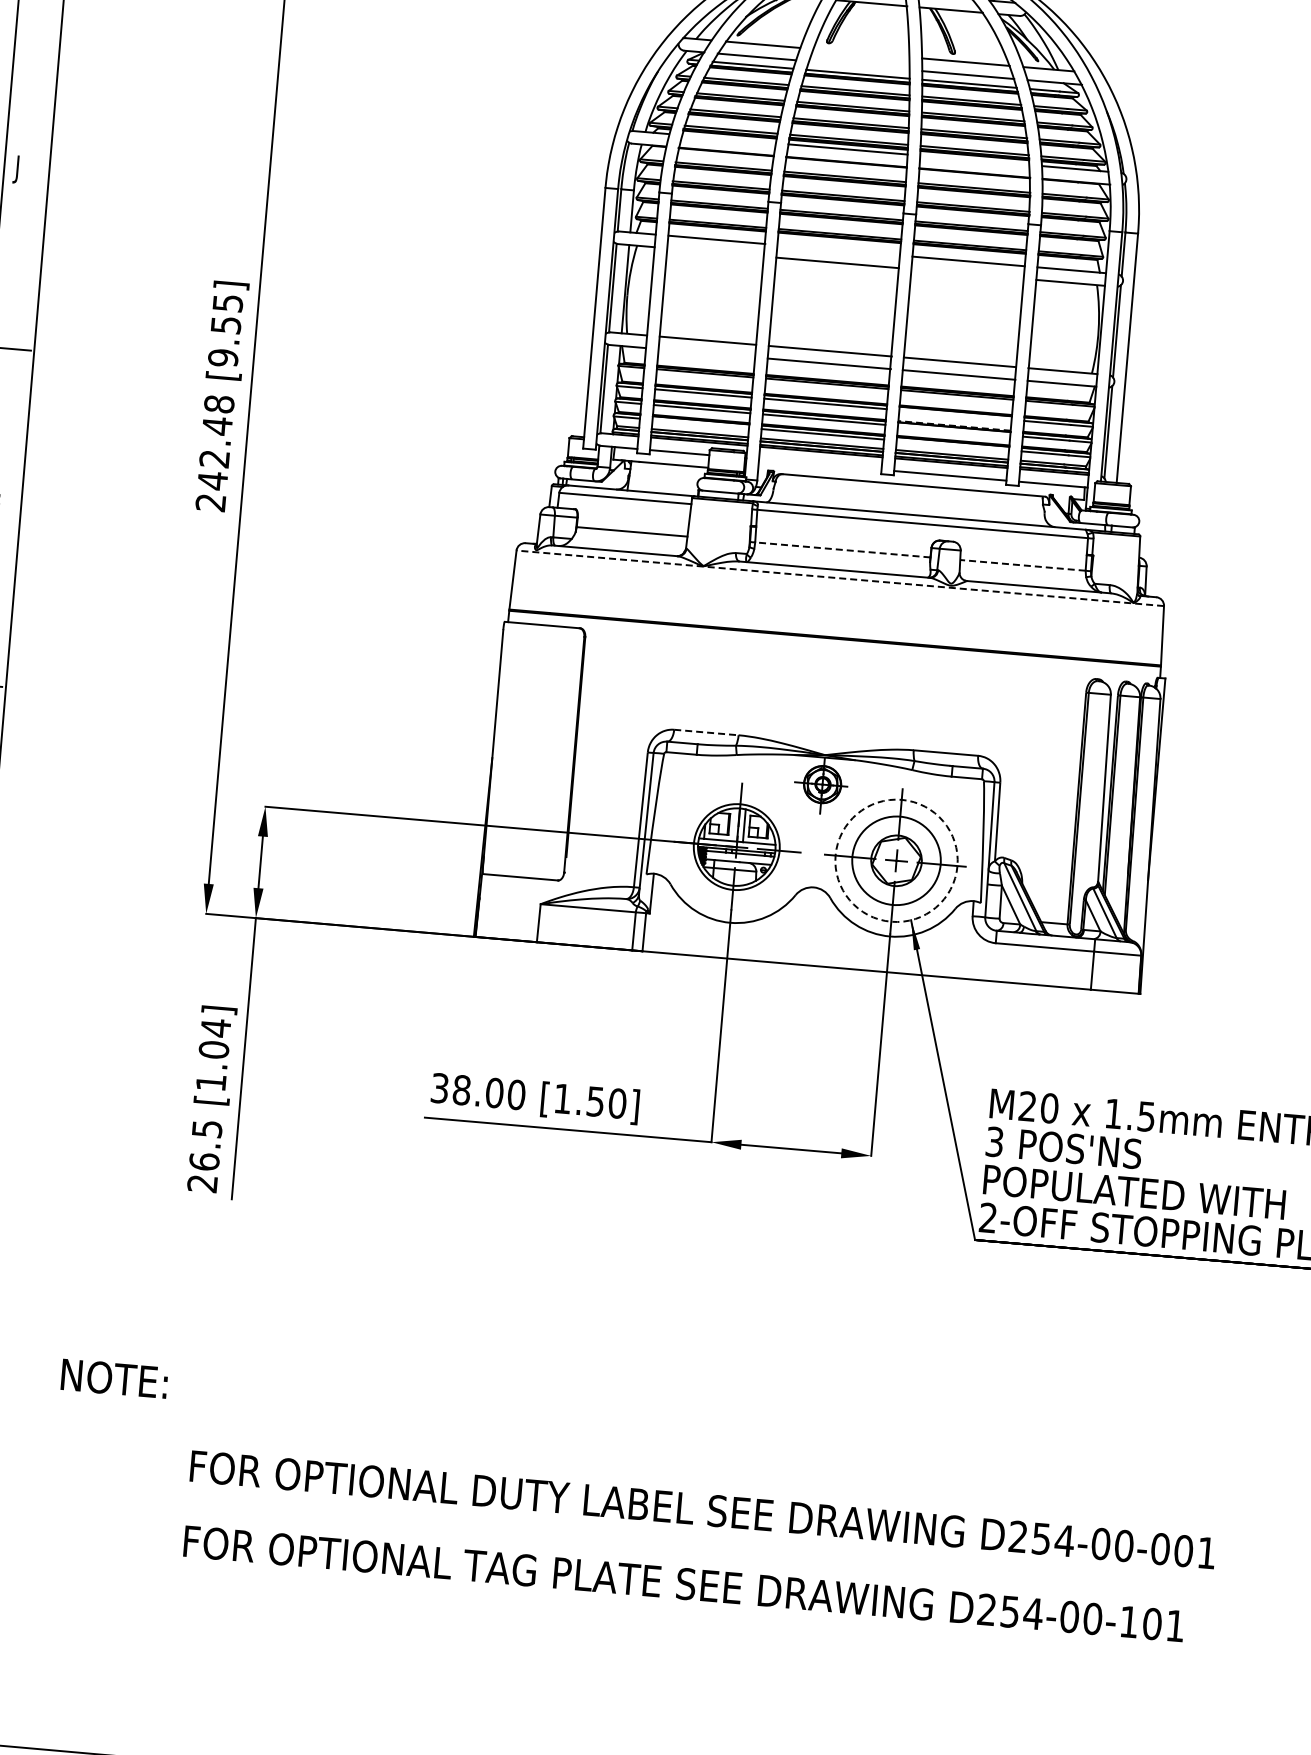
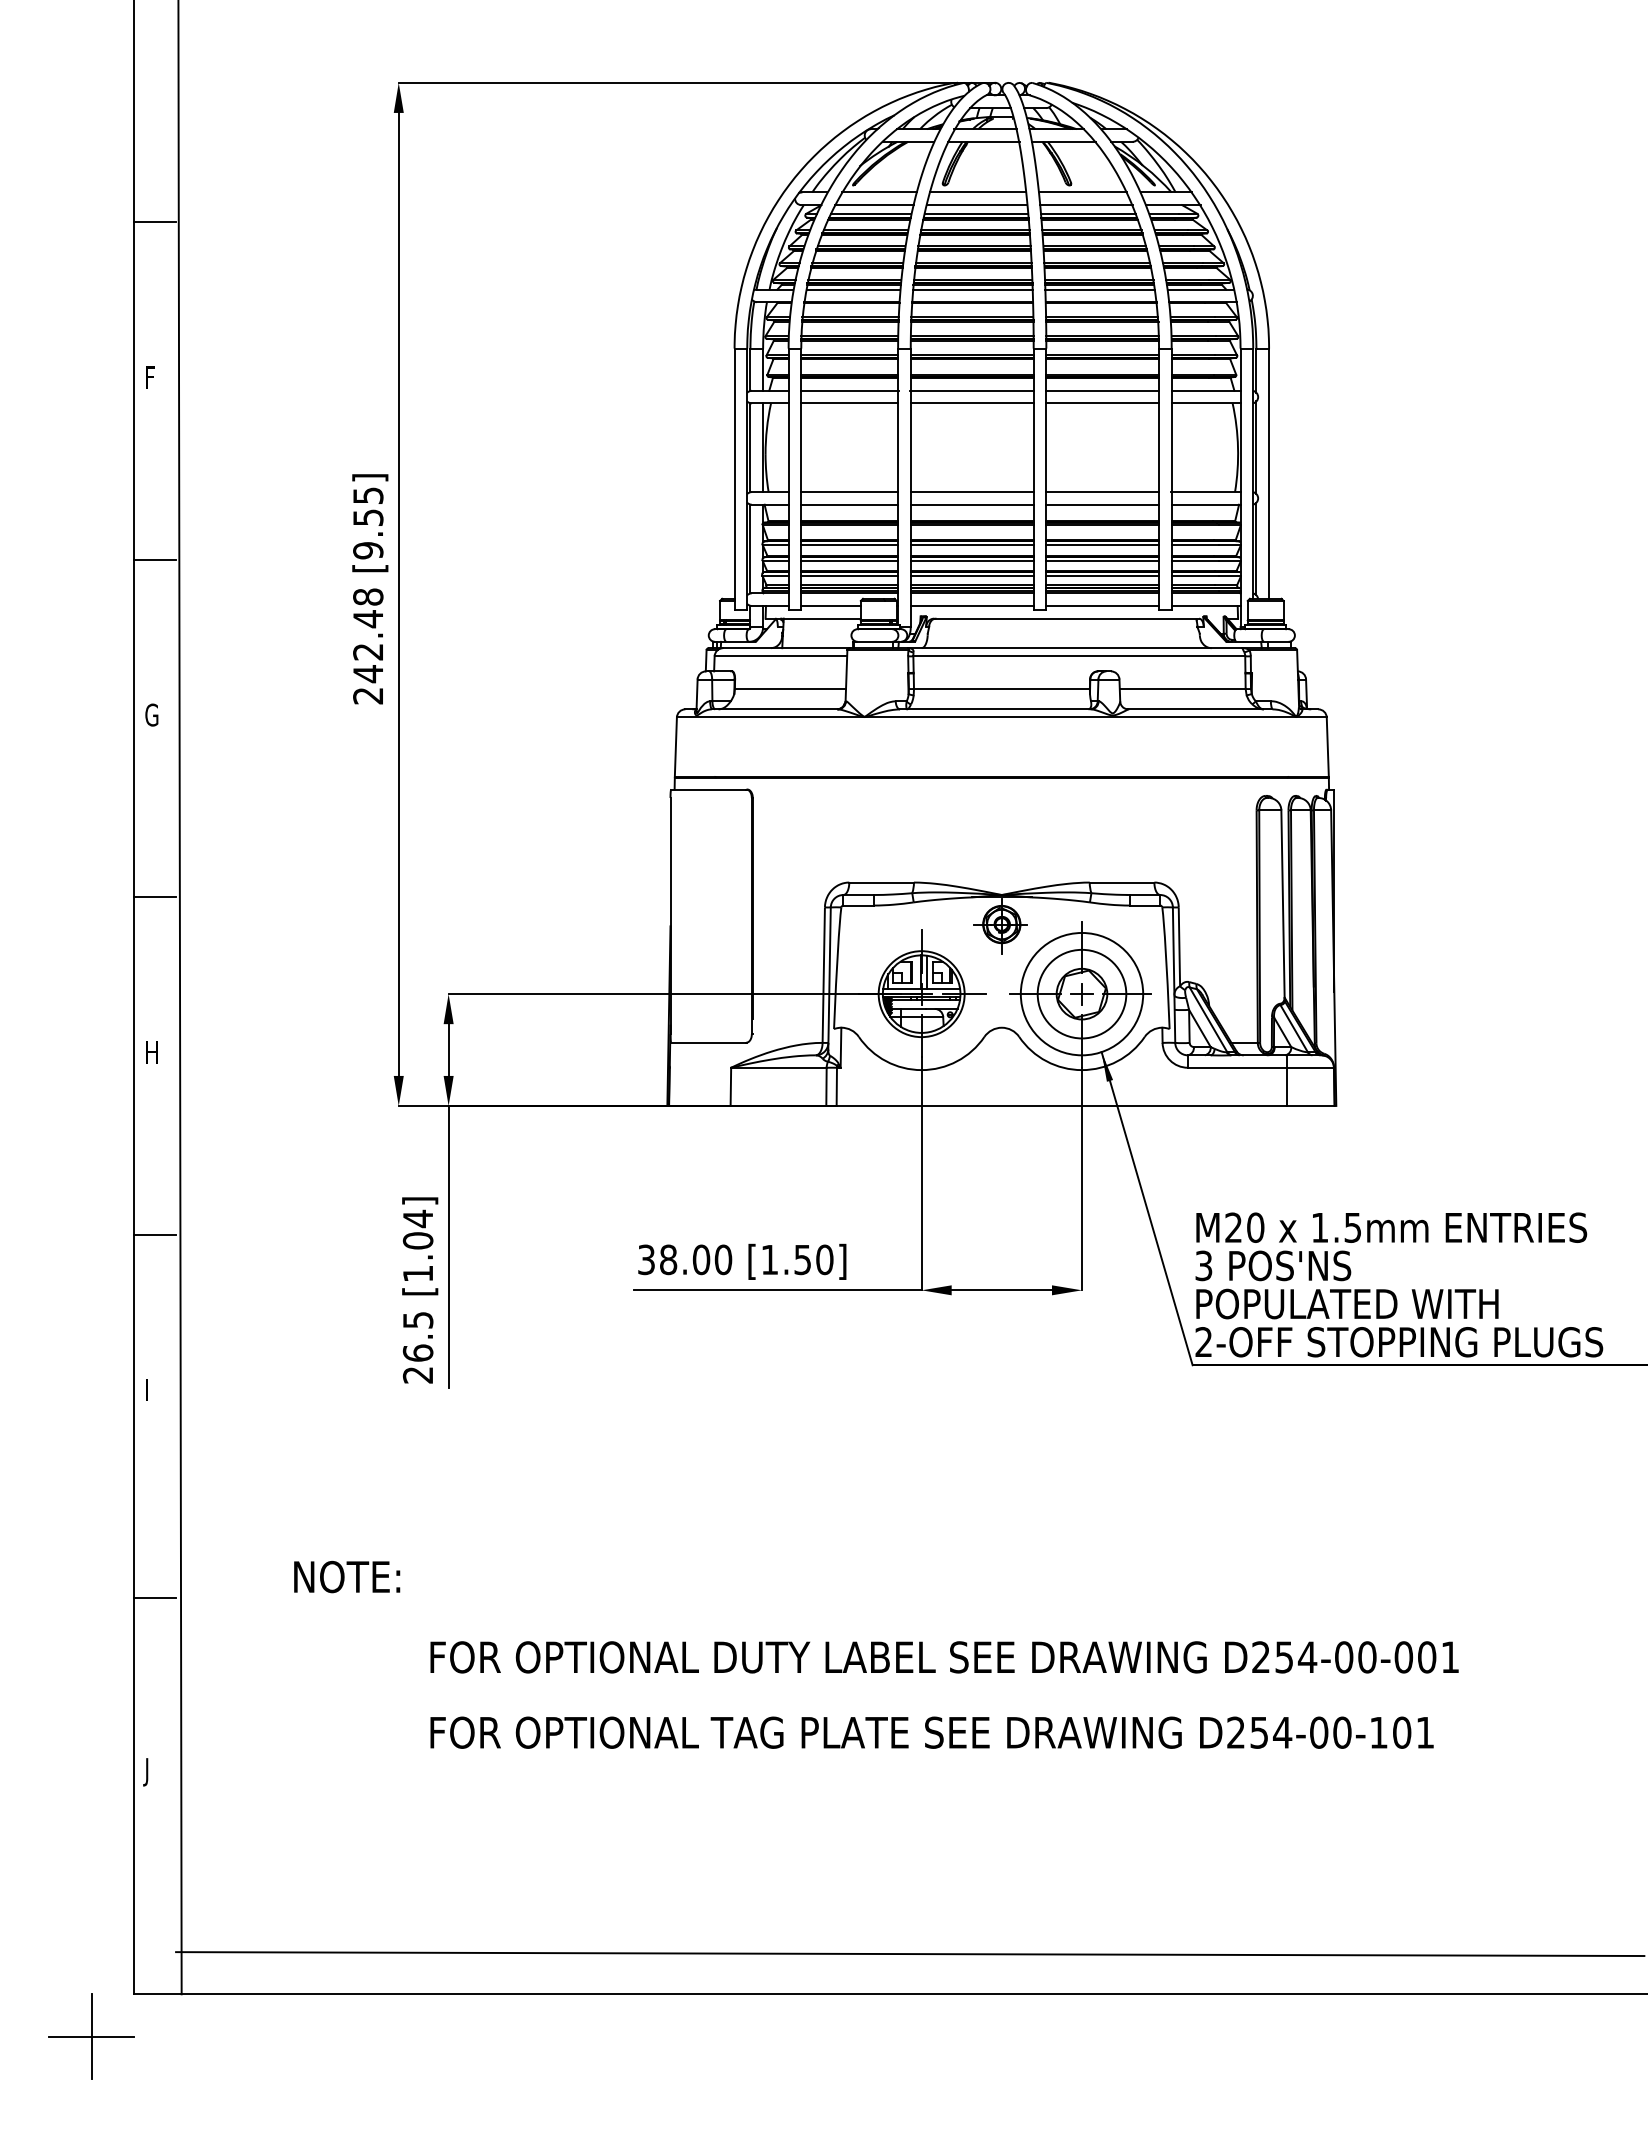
line: (38, 12) -> (154, 222), added
line: (860, 53) -> (977, 192), added
line: (858, 66) -> (976, 205), added
line: (729, 139) -> (853, 289), added
line: (974, 160) -> (1099, 289), added
text: (18, 169) -> (148, 380), J -> F
line: (838, 250) -> (972, 390), added
line: (715, 252) -> (849, 403), added
line: (967, 274) -> (1102, 403), added
line: (706, 353) -> (849, 504), added
line: (955, 414) -> (1102, 544), added
line: (700, 423) -> (849, 575), added
line: (954, 425) -> (1102, 555), dashed -> solid
line: (953, 430) -> (1102, 560), added
line: (952, 445) -> (1102, 575), added
line: (819, 464) -> (971, 605), added
line: (842, 550) -> (1001, 689), dashed -> solid
line: (1022, 565) -> (1182, 689), dashed -> solid
line: (839, 578) -> (1001, 717), dashed -> solid
line: (707, 732) -> (882, 882), dashed -> solid
circle: (896, 860) -> (1081, 993), dashed -> solid

